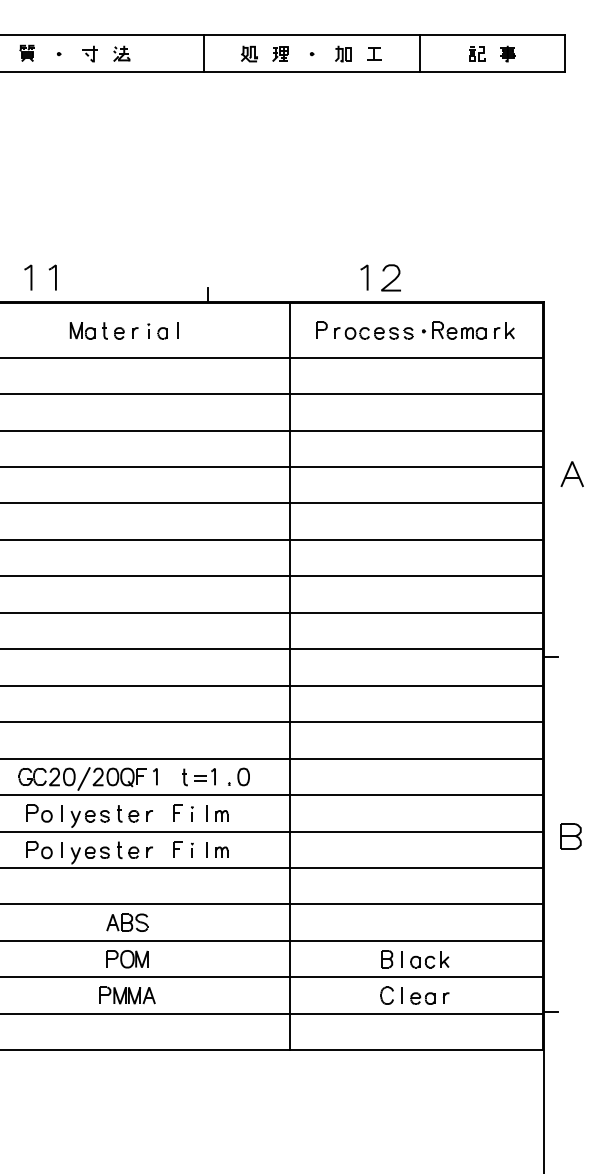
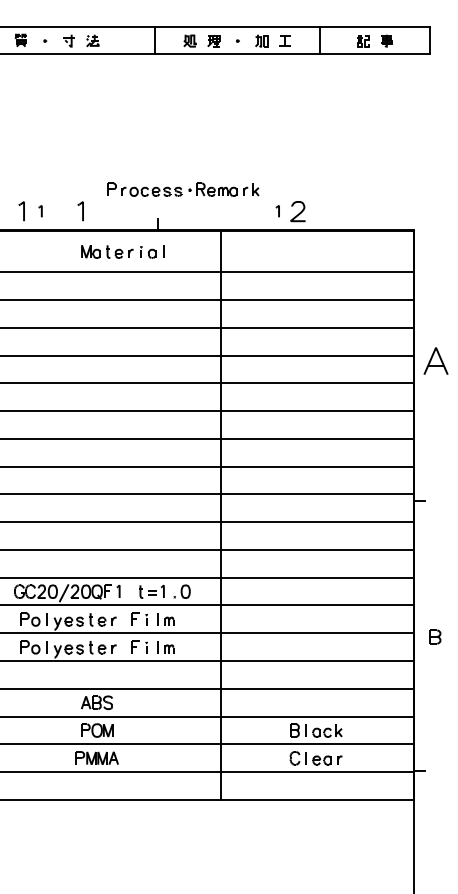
part: (53, 277) -> (40, 211), size x0.6
part: (105, 277) -> (80, 211), added
part: (364, 277) -> (277, 211), size x0.6
part: (123, 330) -> (122, 251), moved
part: (415, 330) -> (183, 189), moved
part: (571, 473) -> (435, 360), size x1.4
part: (571, 835) -> (435, 636), size x0.7

